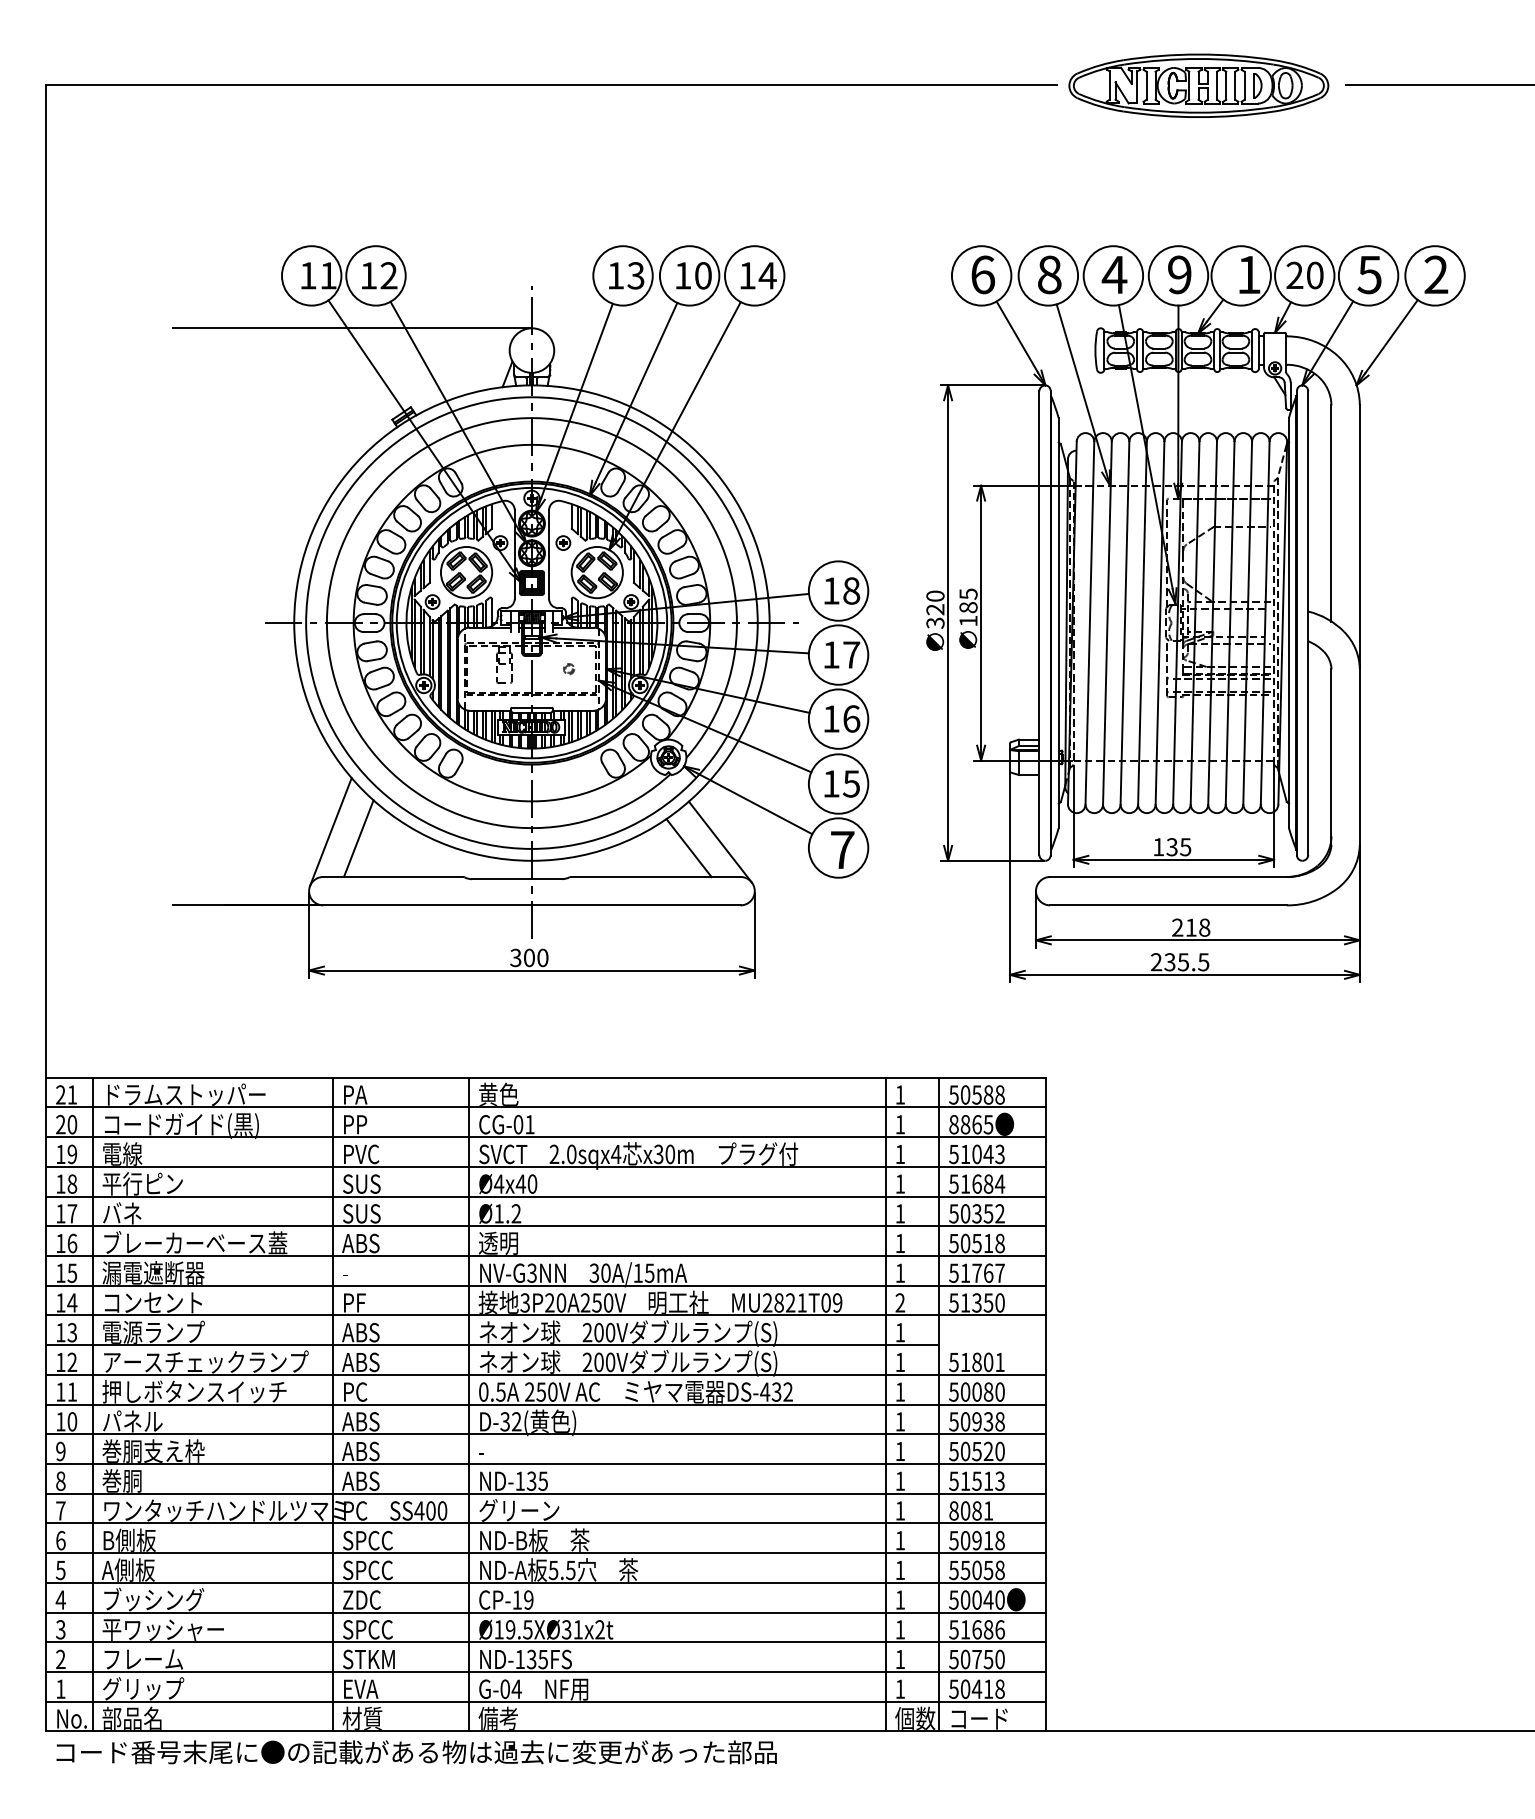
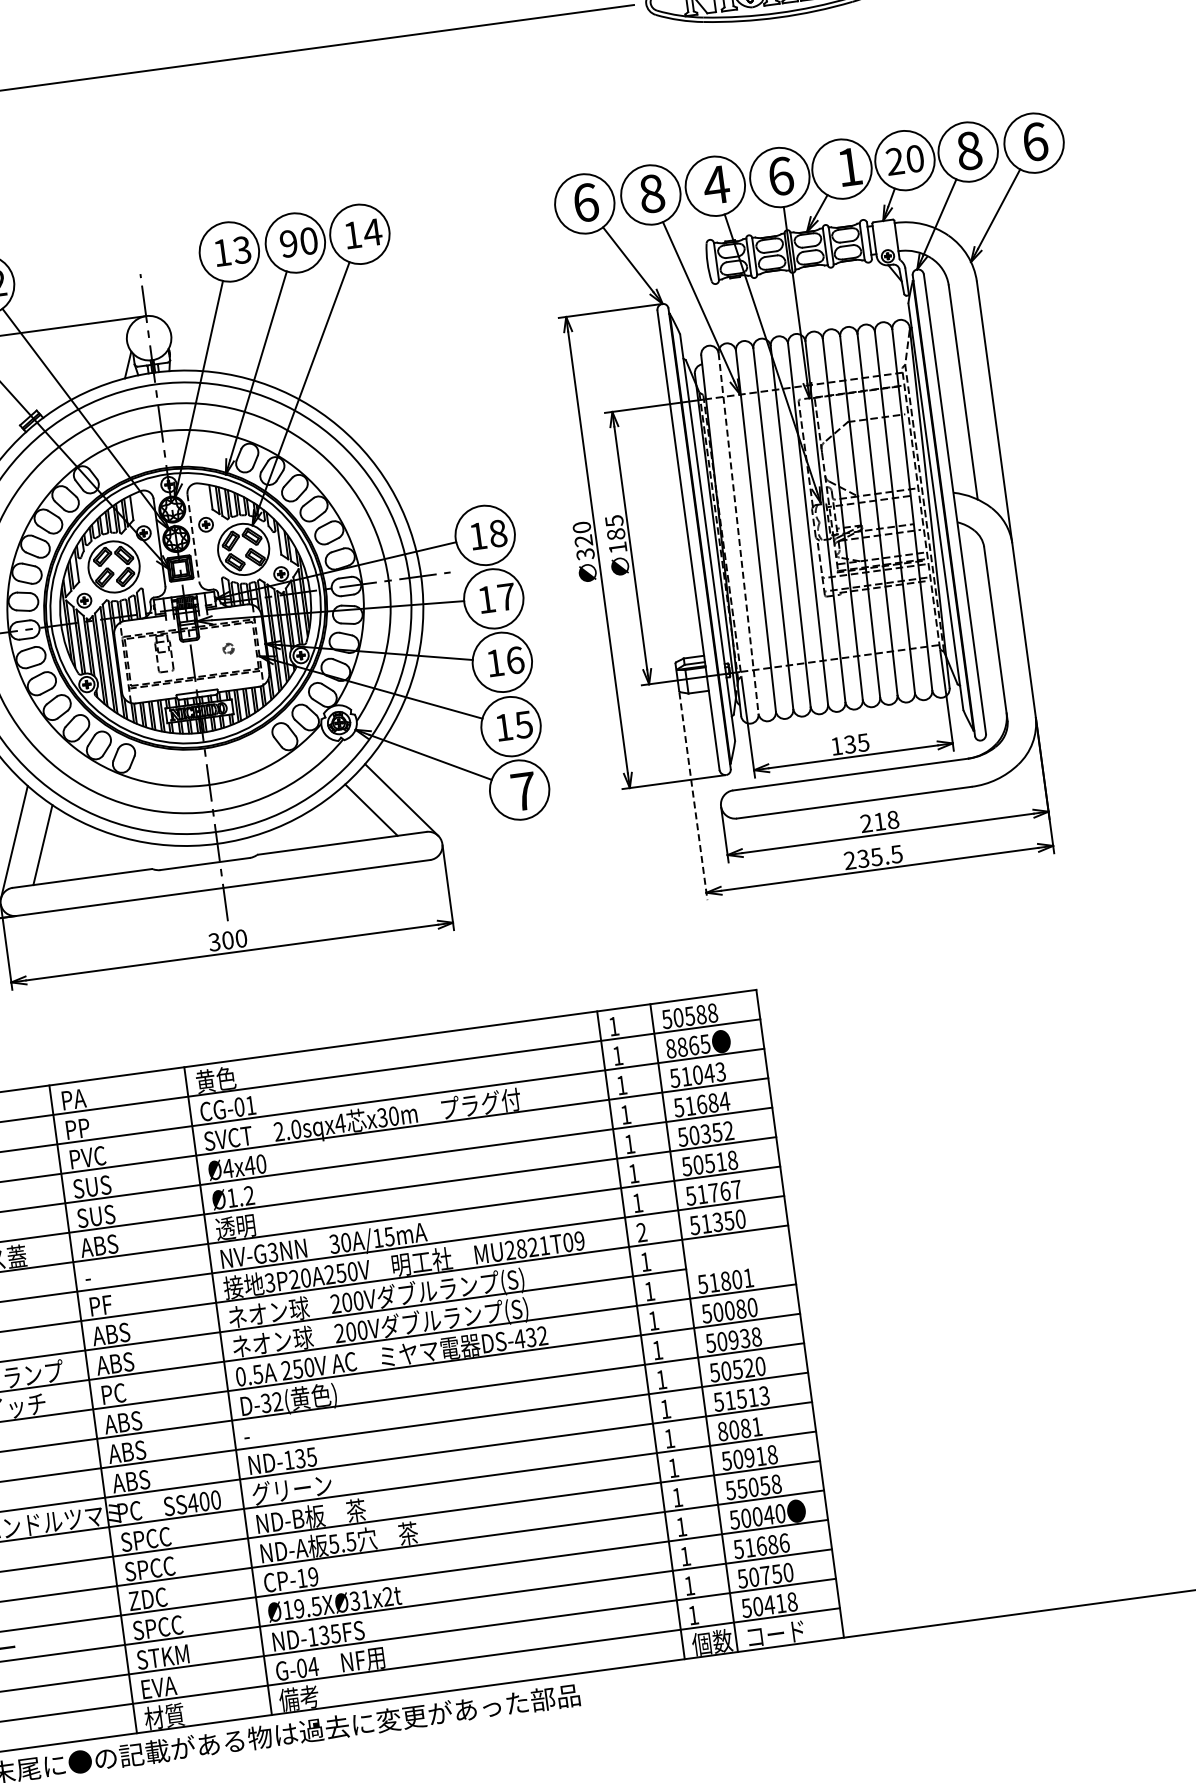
text: (1179, 274) -> (780, 176), 9 -> 6
text: (1369, 274) -> (968, 150), 5 -> 8
text: (1436, 274) -> (1035, 141), 2 -> 6
text: (682, 275) -> (288, 243), 10 -> 90
line: (549, 555) -> (193, 538), solid -> dashed
line: (1089, 623) -> (738, 533), solid -> dashed
line: (1009, 877) -> (692, 796), solid -> dashed

